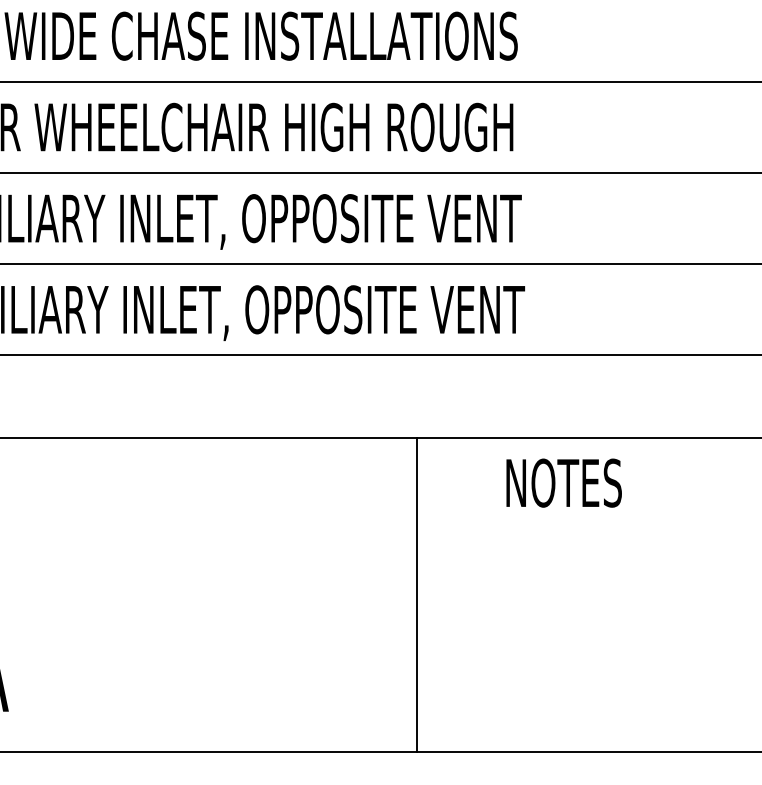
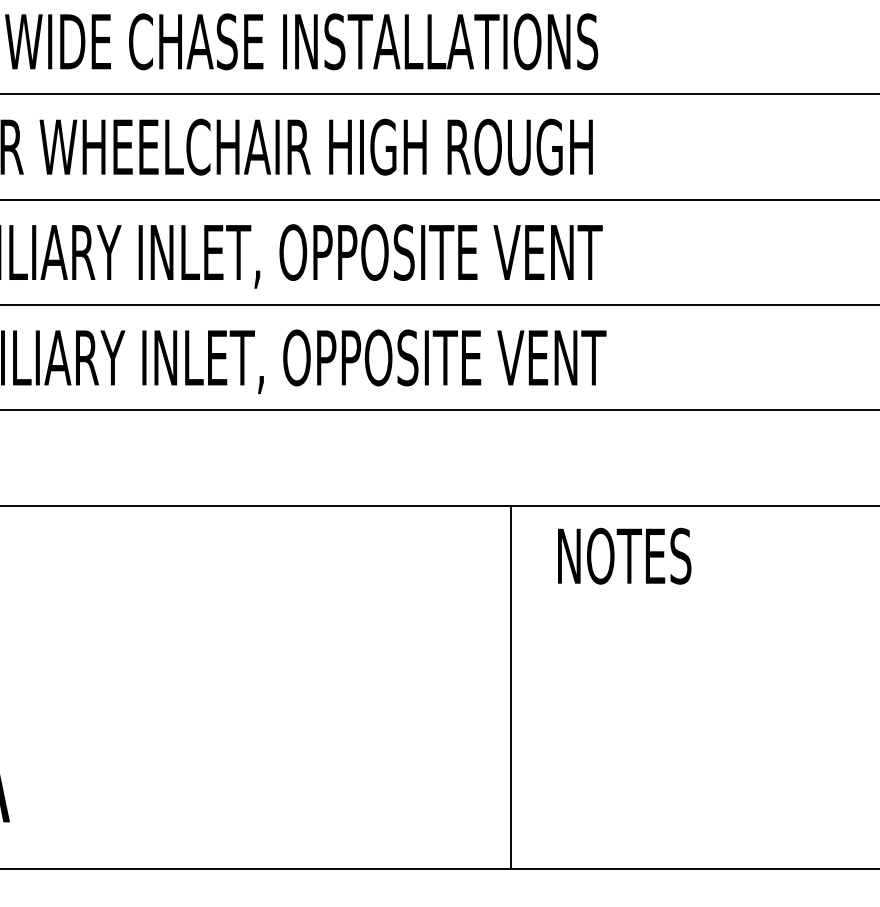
text: (564, 482) -> (624, 555), moved
line: (416, 595) -> (511, 687), moved

